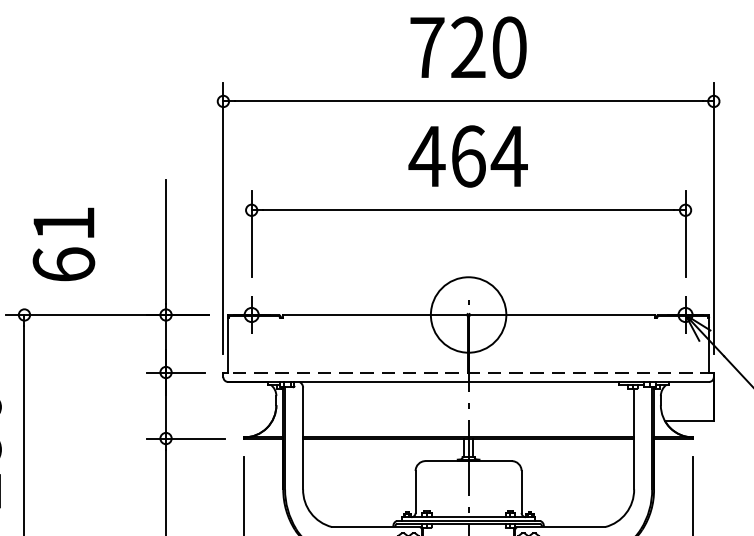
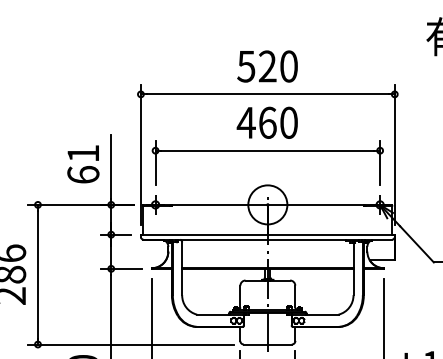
text: (427, 47) -> (246, 66), 720 -> 520
text: (508, 155) -> (288, 122), 464 -> 460
text: (64, 244) -> (83, 164), moved
line: (467, 372) -> (267, 234), dashed -> solid

